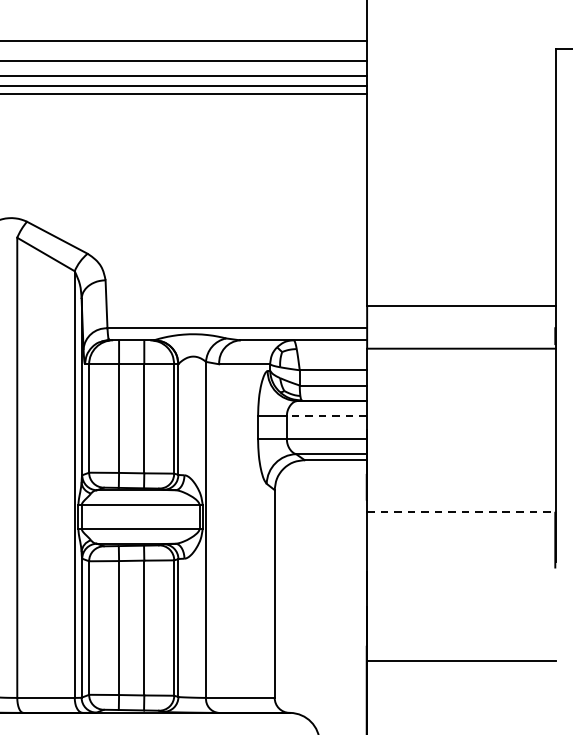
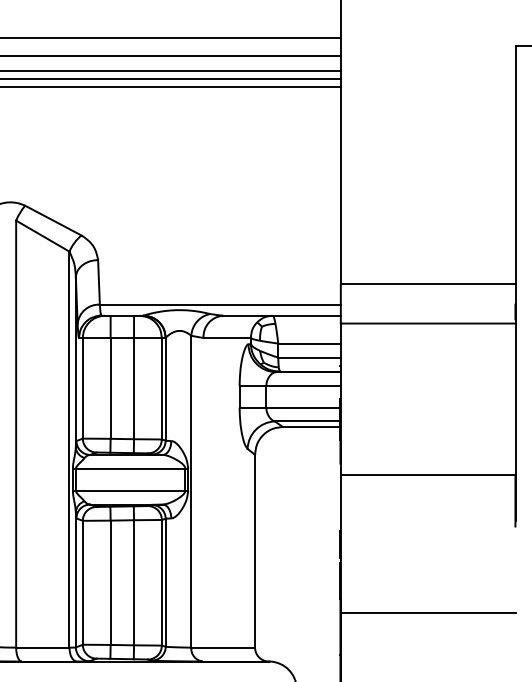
line: (325, 416) -> (302, 386), dashed -> solid
line: (461, 511) -> (428, 474), dashed -> solid

